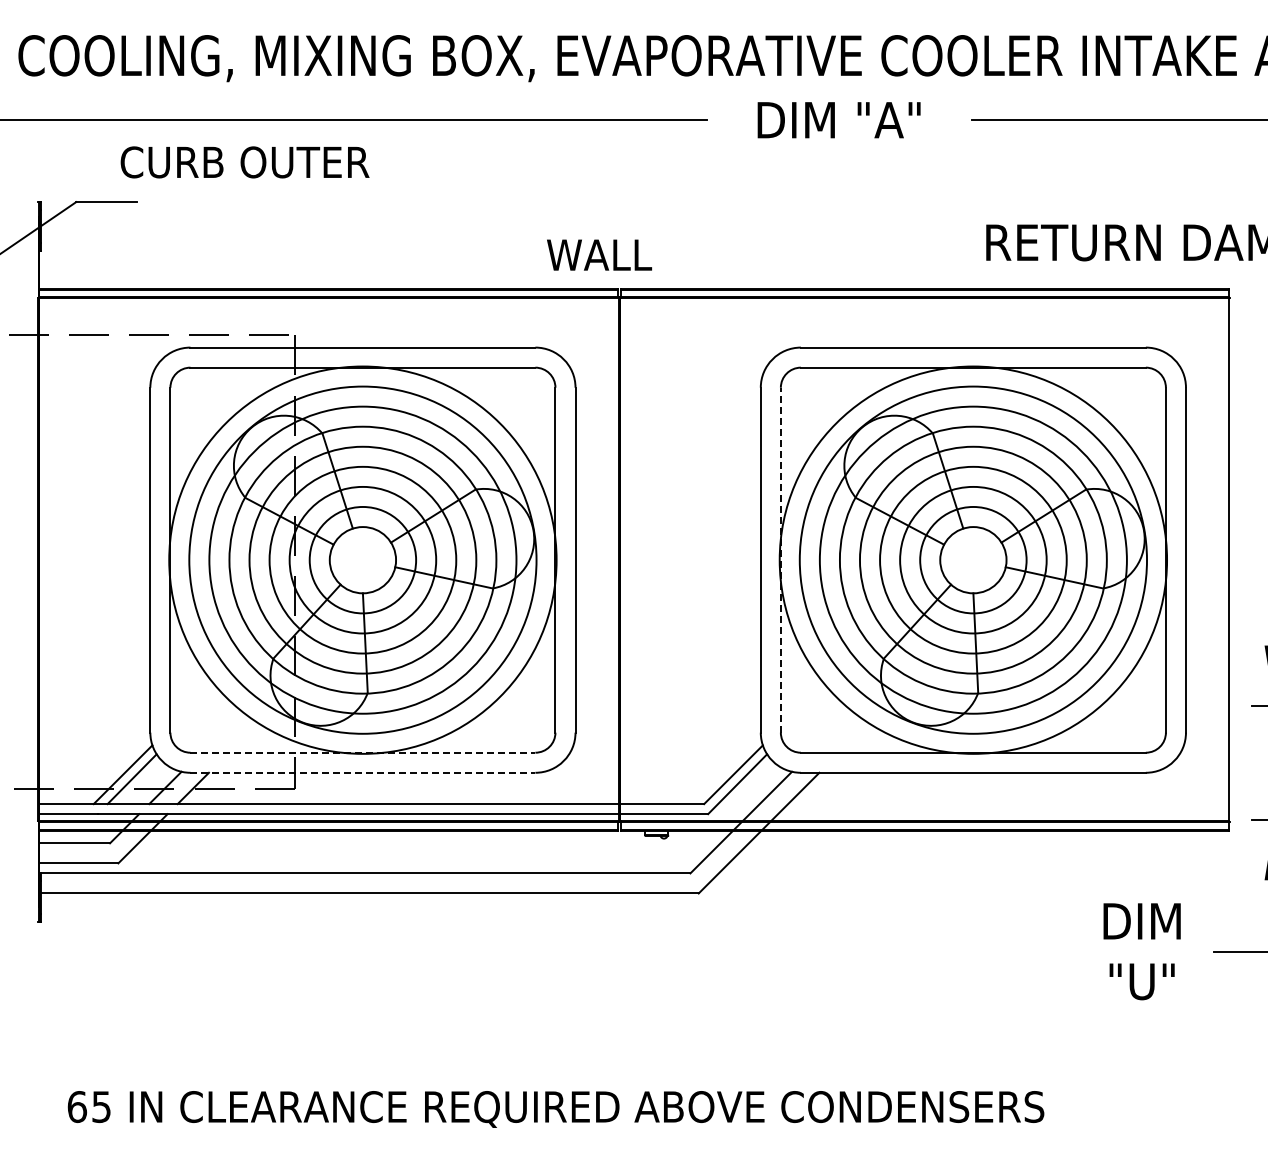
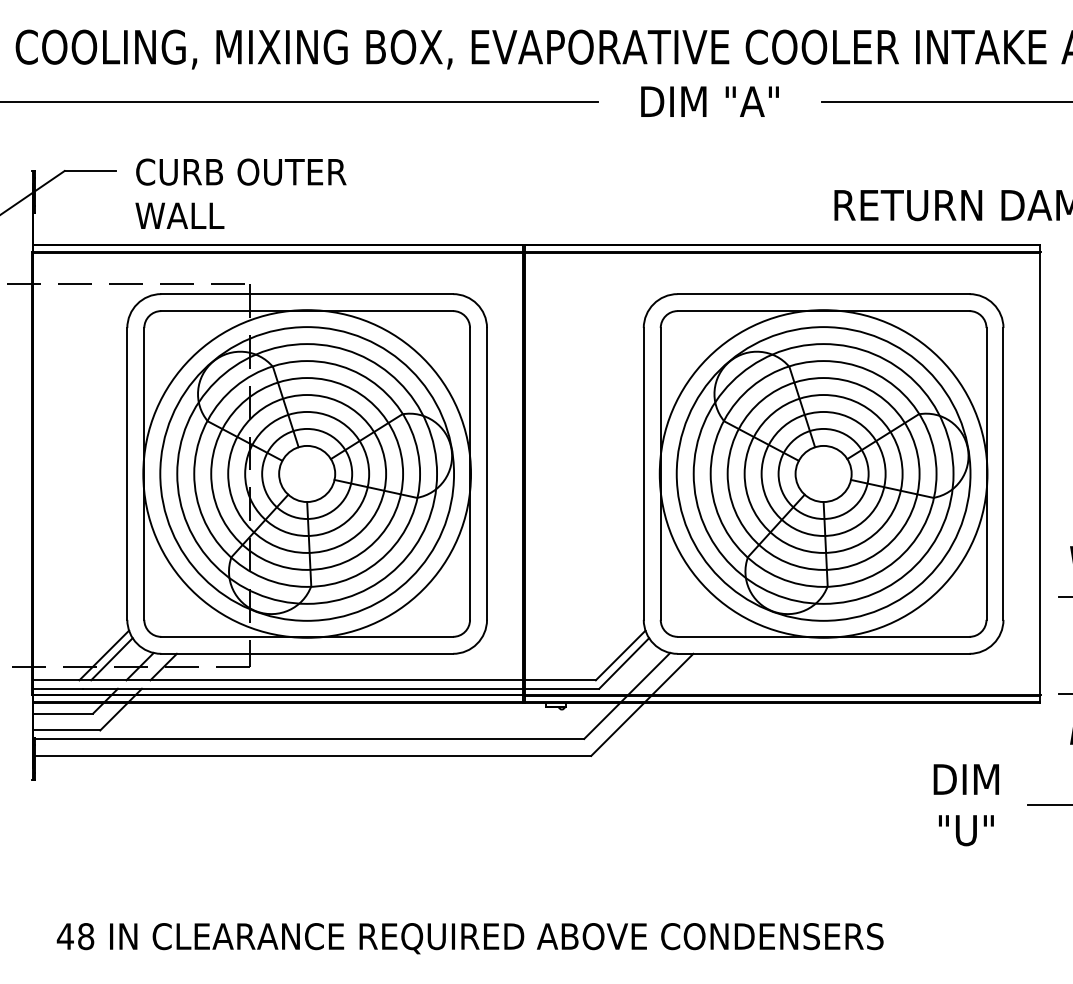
text: (244, 162) -> (240, 172), moved
text: (599, 254) -> (179, 215), moved
line: (780, 559) -> (660, 473), dashed -> solid
line: (363, 752) -> (307, 636), dashed -> solid
line: (363, 772) -> (307, 653), dashed -> solid
text: (89, 1107) -> (75, 936), 65 -> 48

